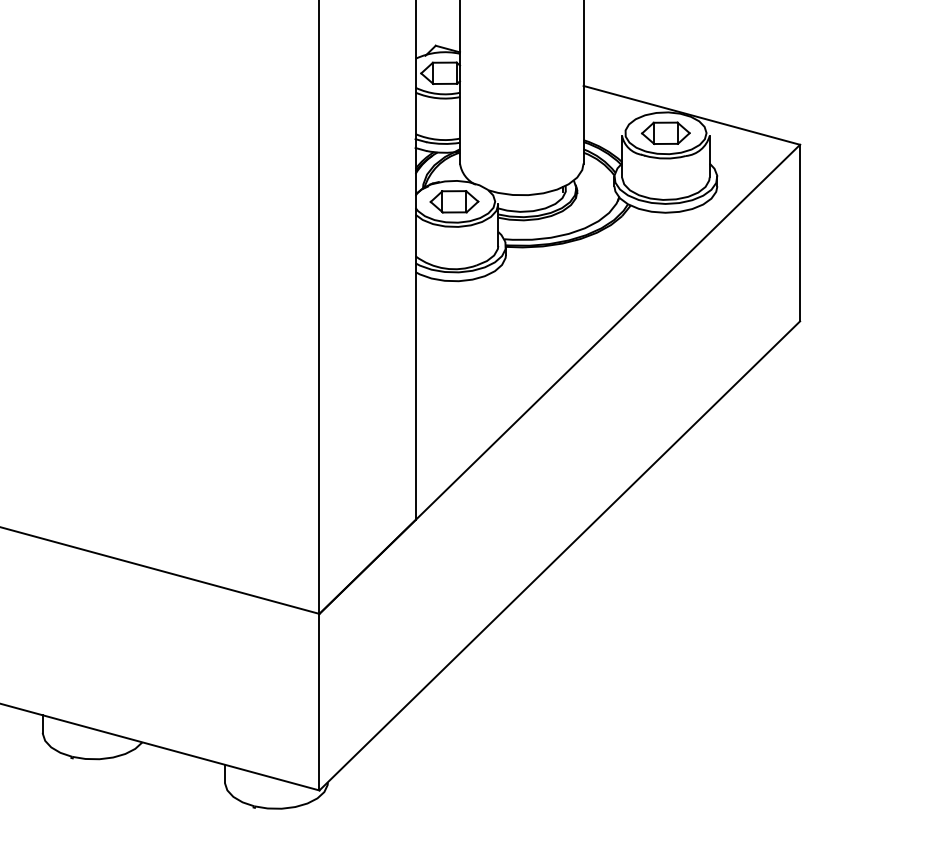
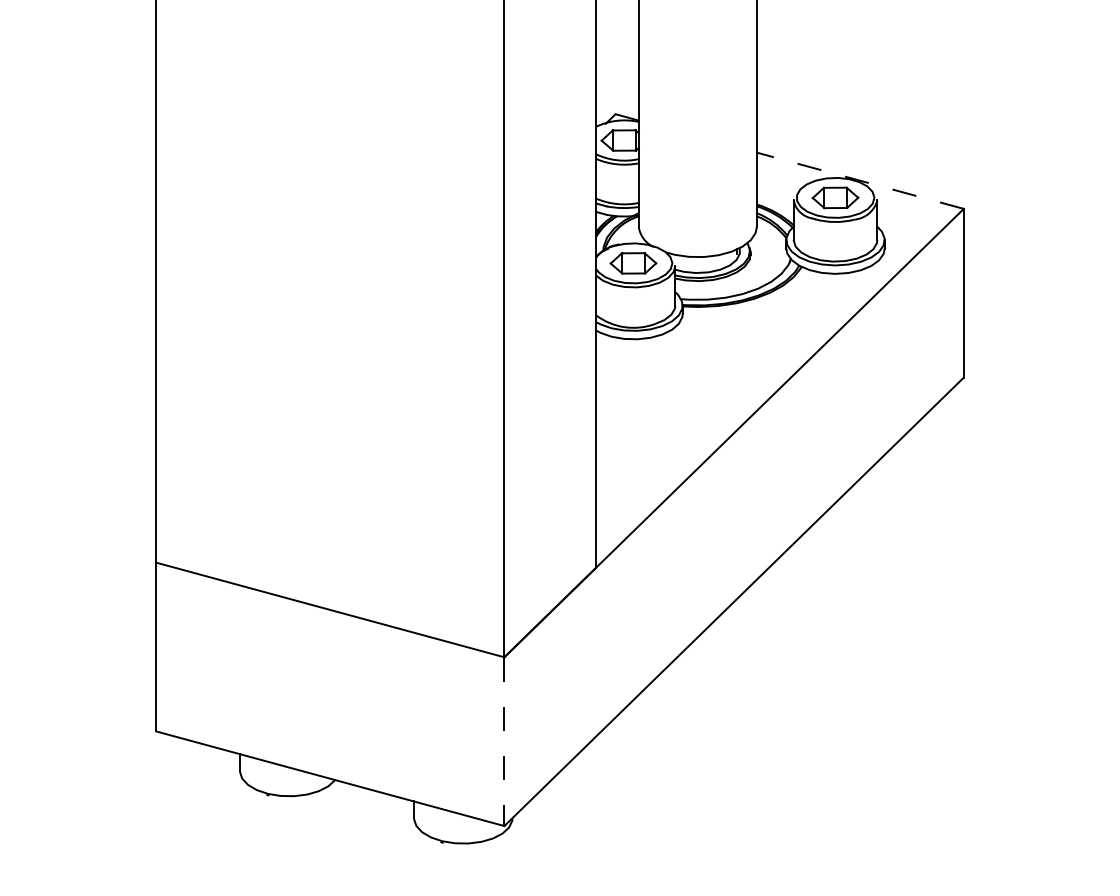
line: (690, 115) -> (859, 180), solid -> dashed
line: (319, 703) -> (504, 742), solid -> dashed

